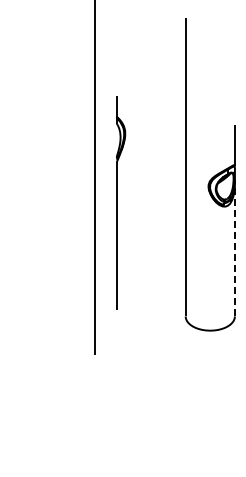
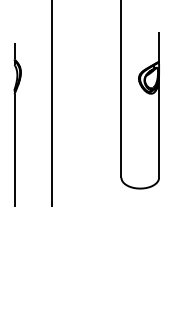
part: (121, 202) -> (18, 125), moved
line: (234, 247) -> (158, 125), dashed -> solid

